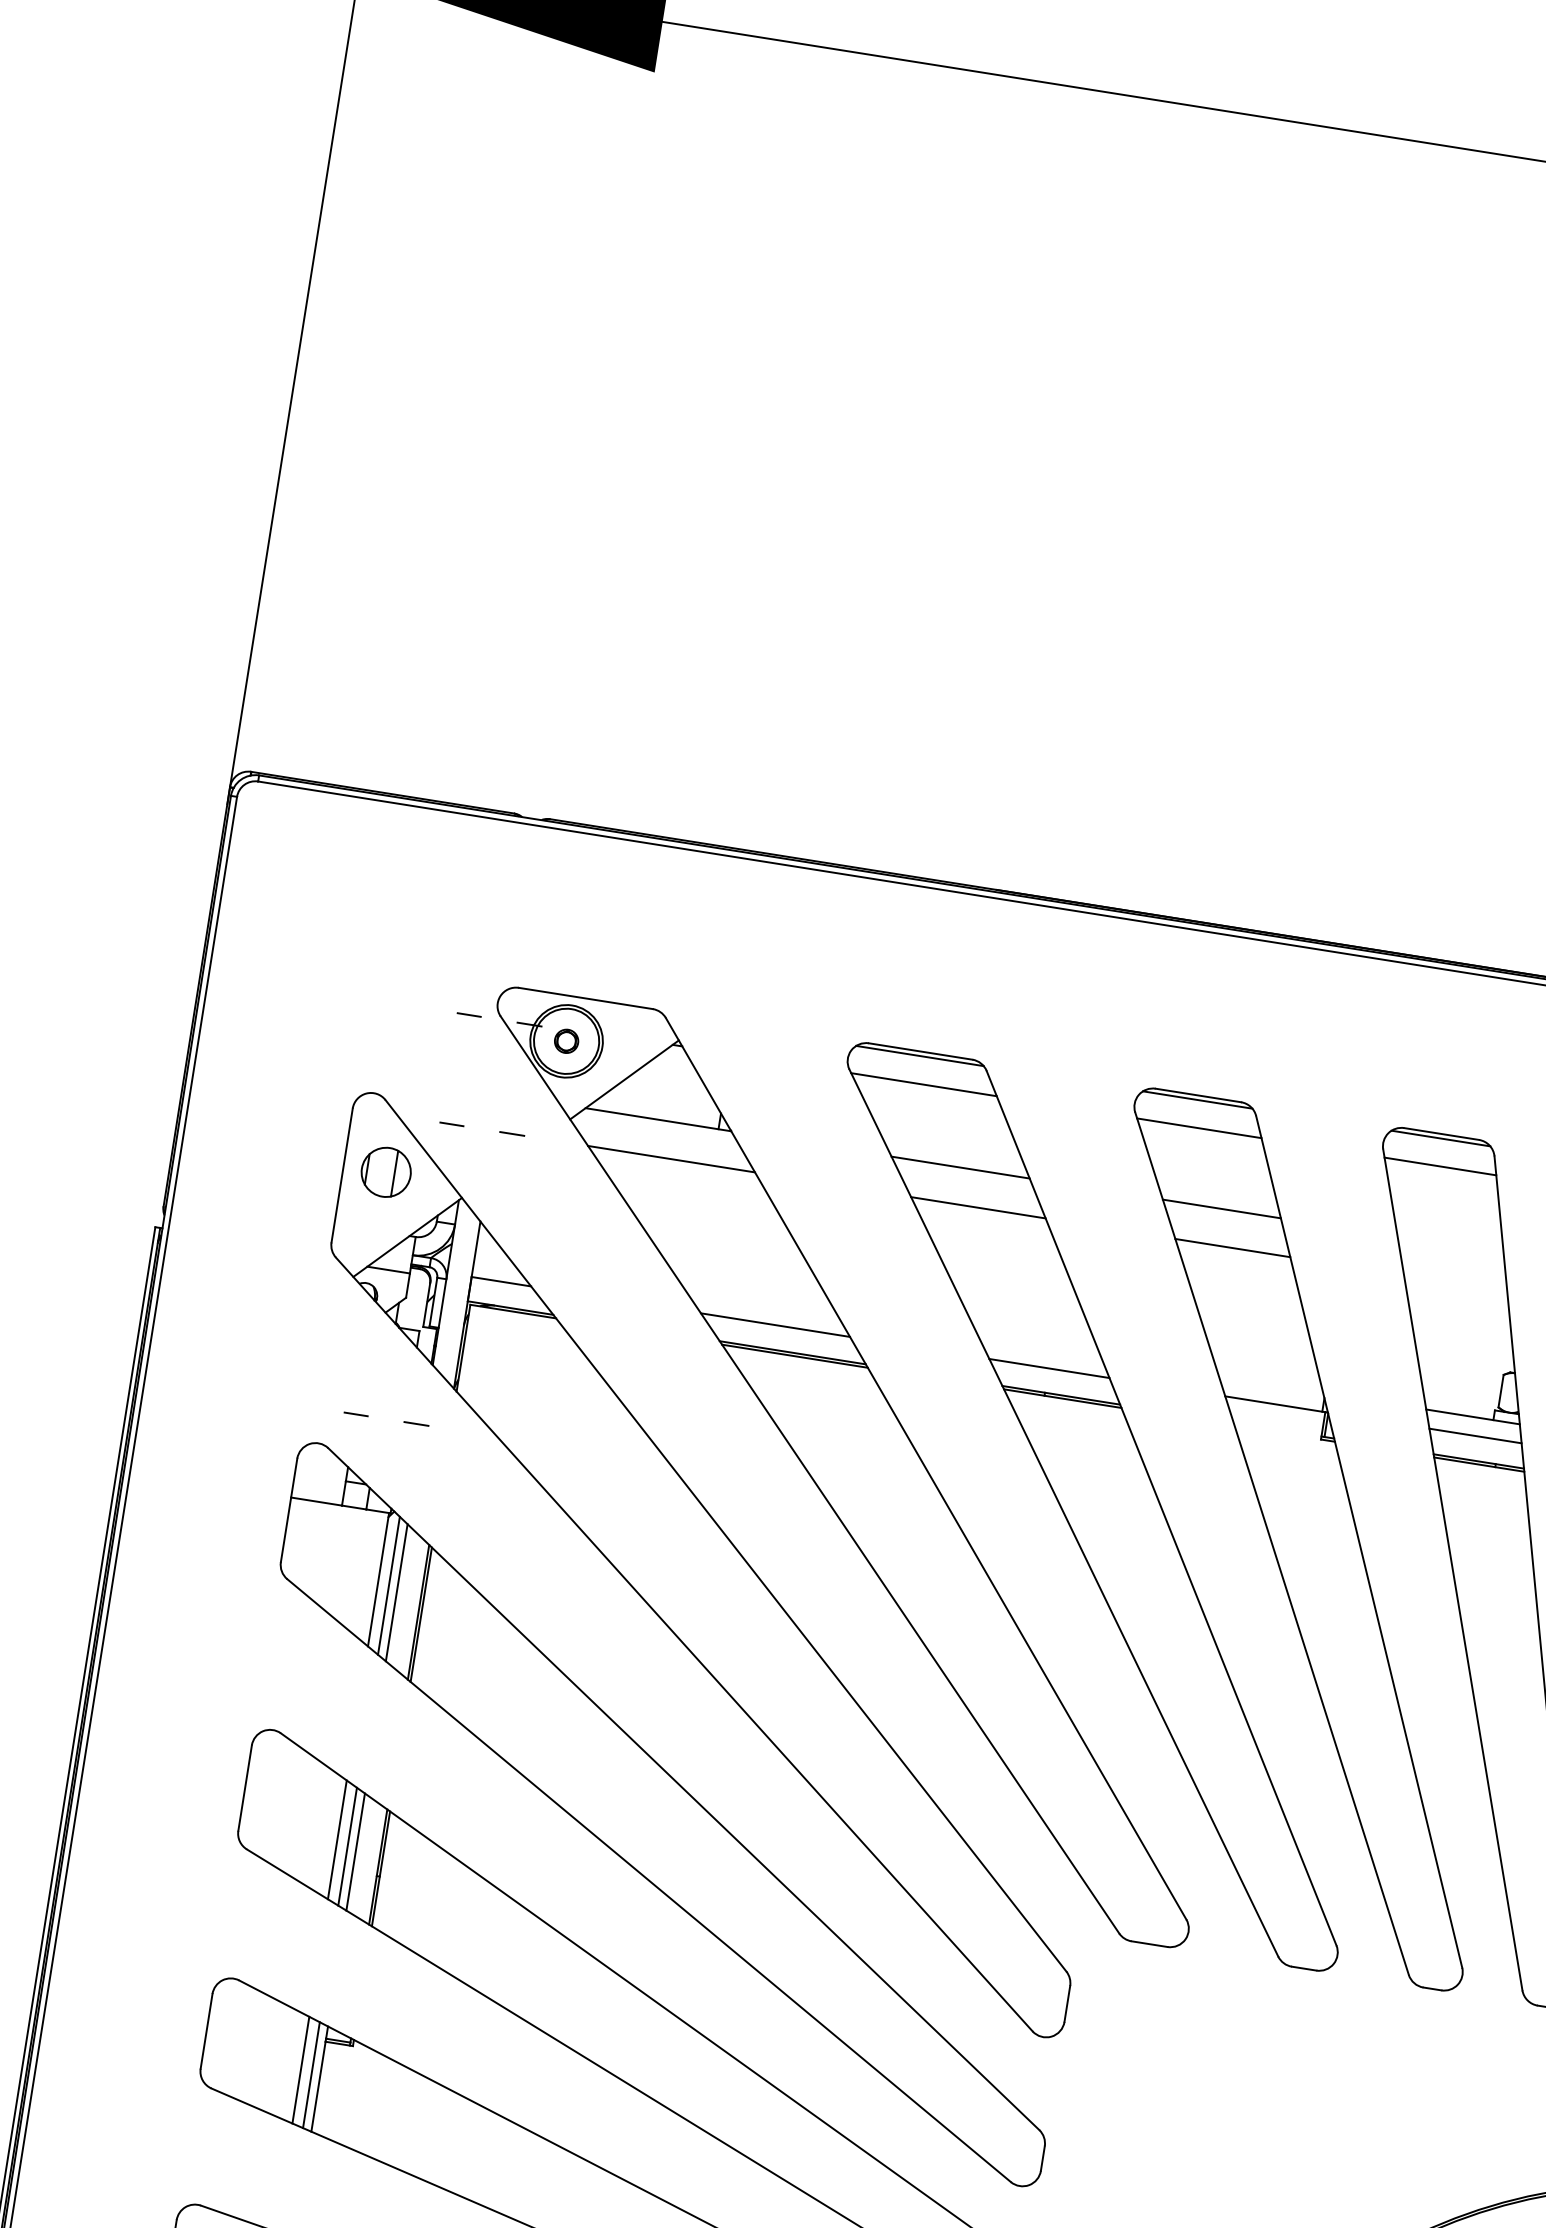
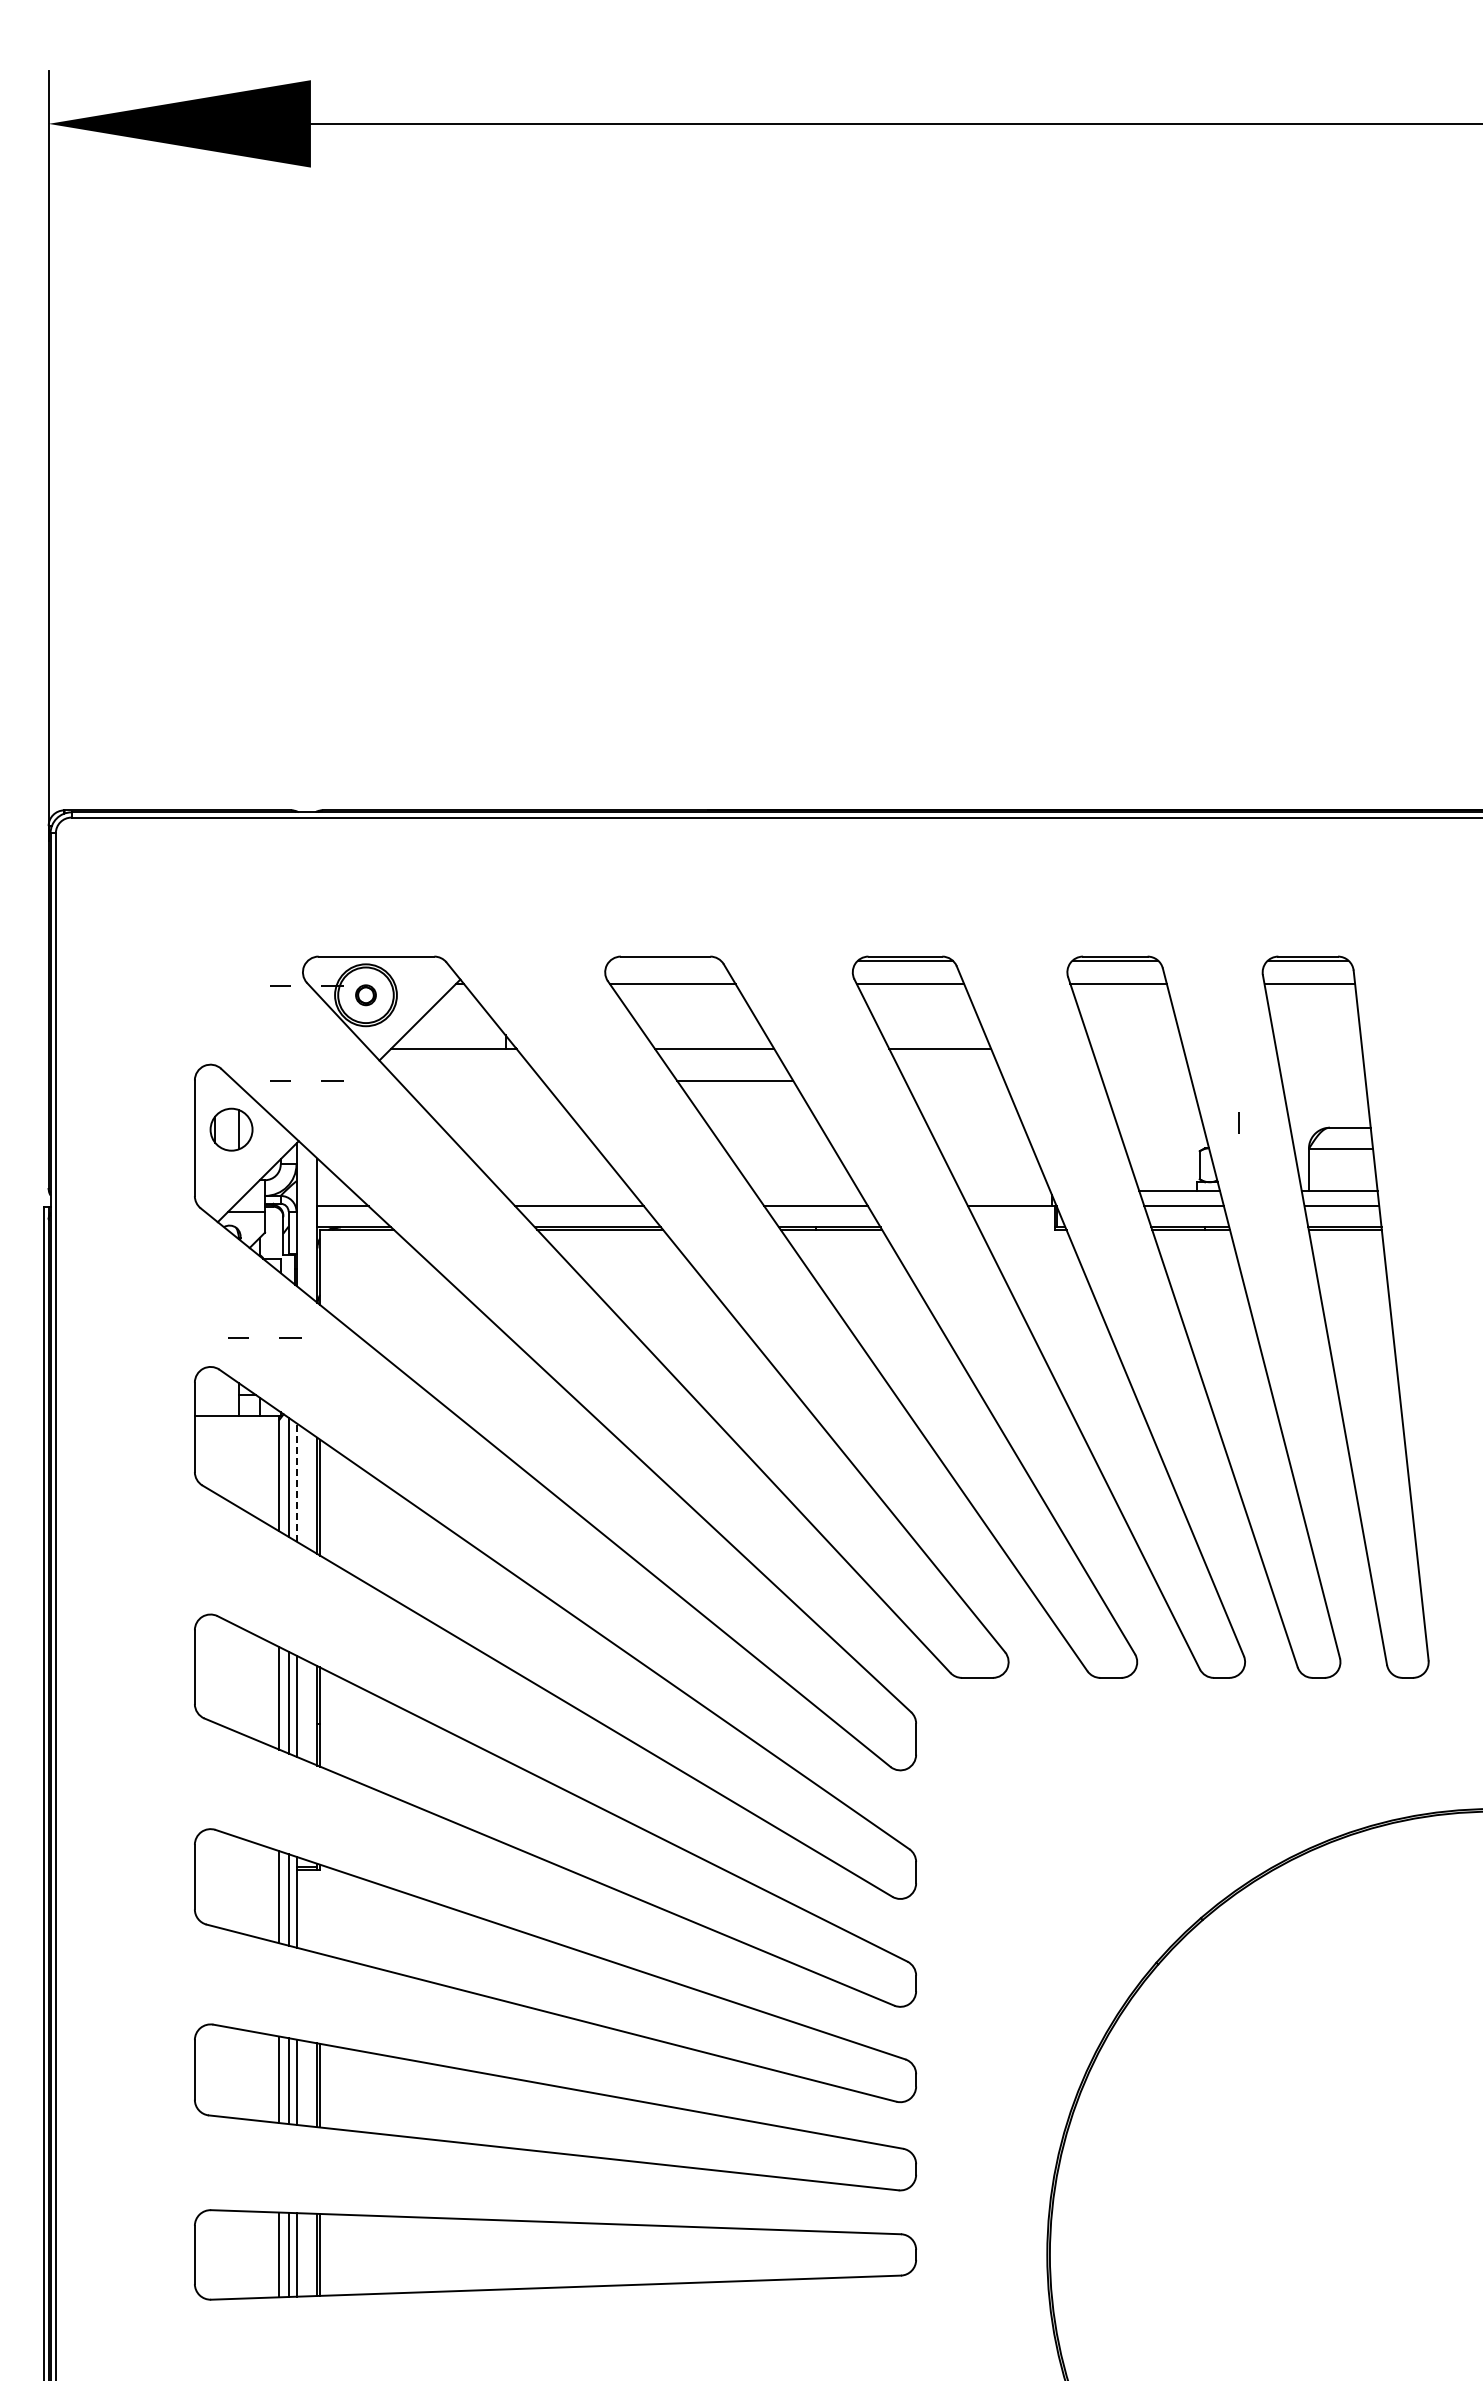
line: (919, 1055) -> (665, 960), removed
line: (672, 1159) -> (470, 1080), removed
line: (1232, 1248) -> (954, 1080), removed
line: (396, 1591) -> (296, 1481), solid -> dashed

